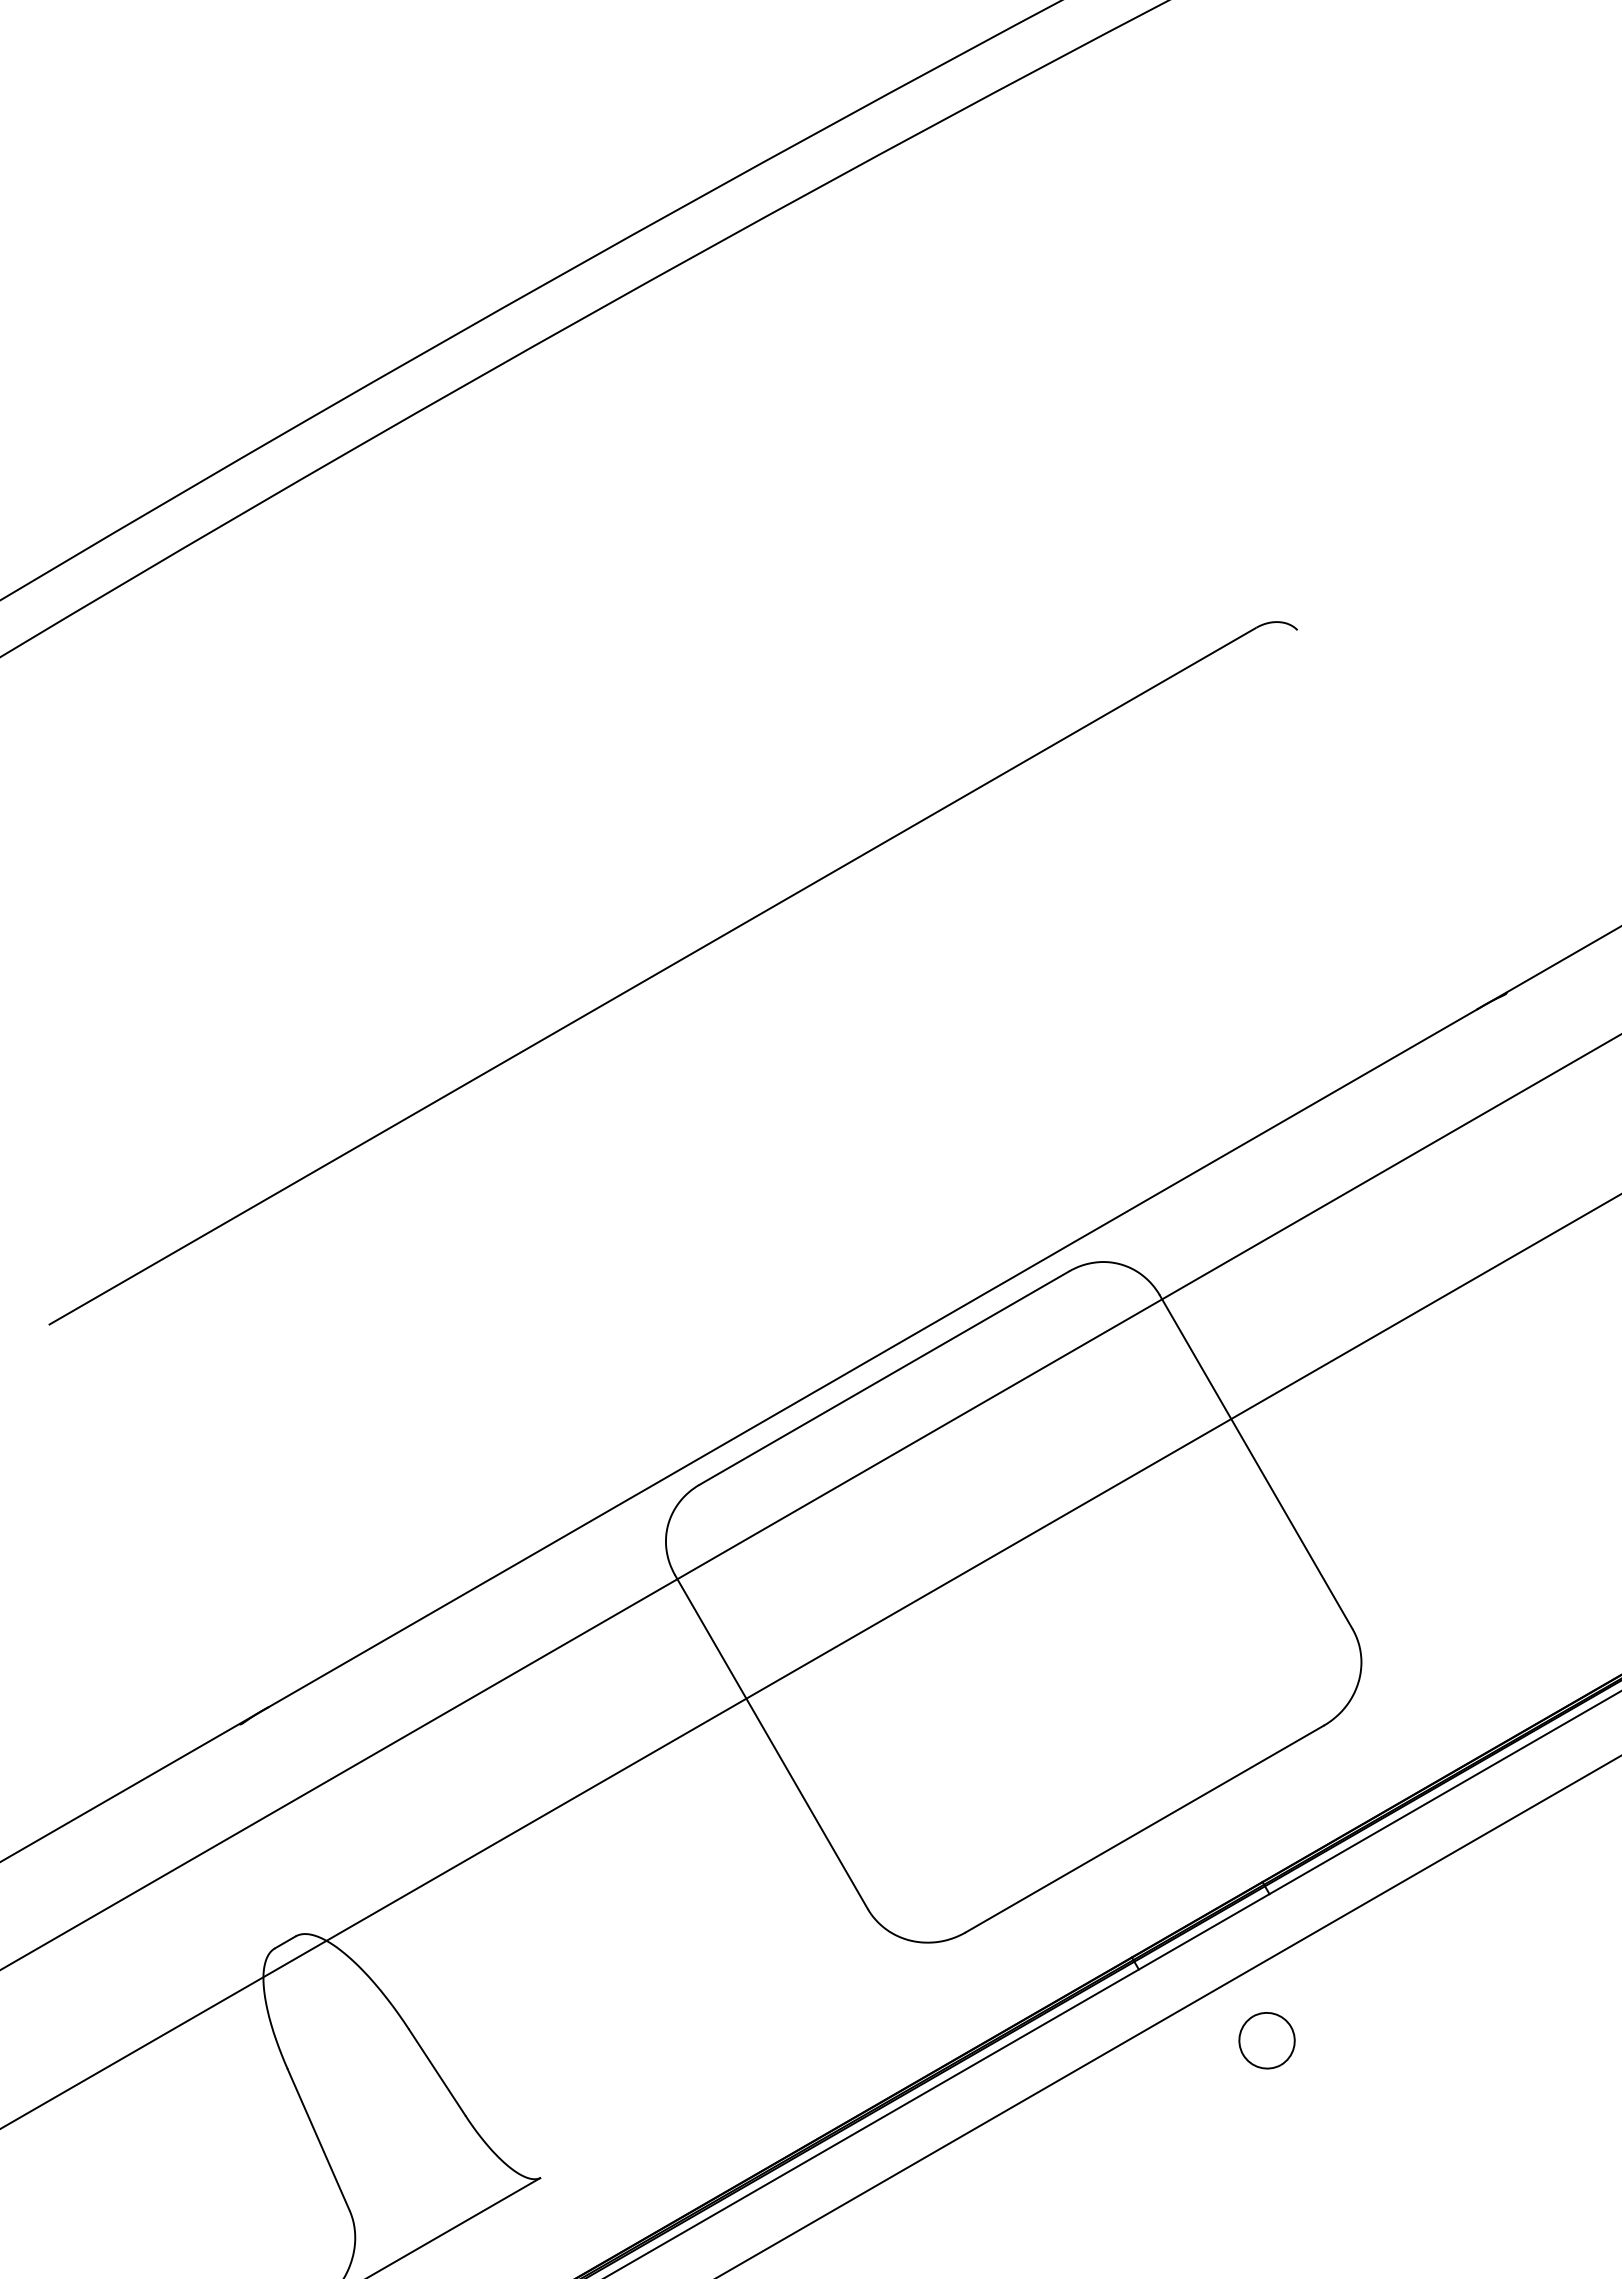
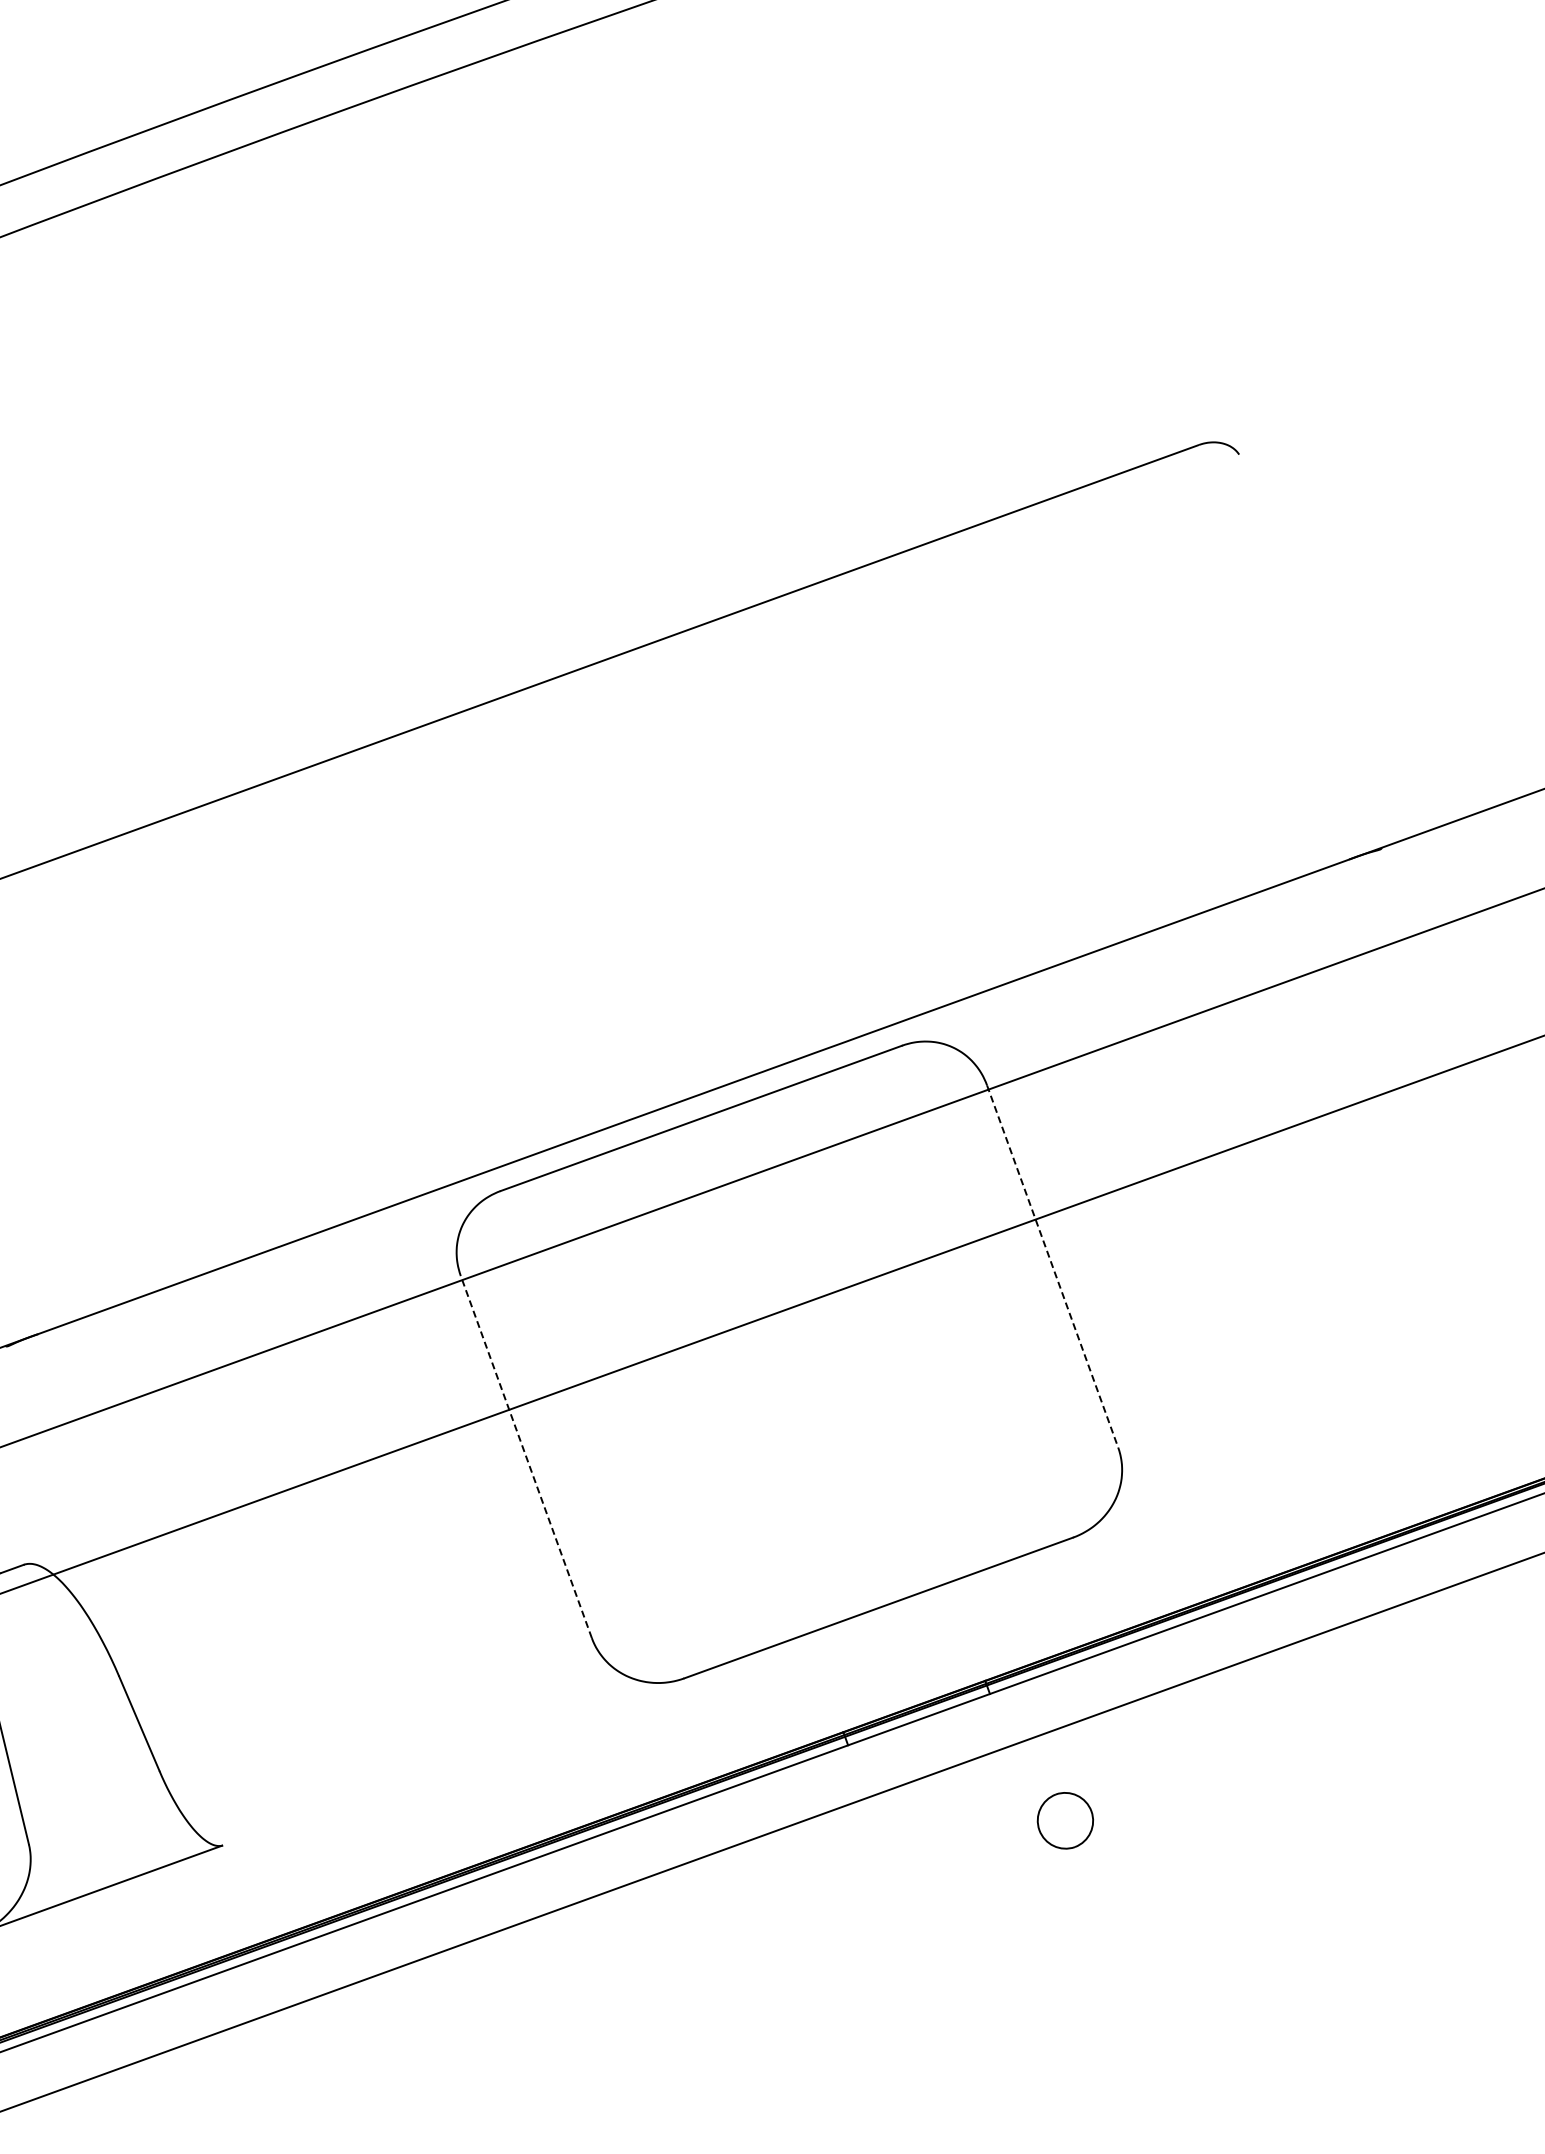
line: (1256, 1462) -> (1052, 1266), solid -> dashed
line: (771, 1742) -> (526, 1457), solid -> dashed
part: (1266, 2040) -> (1064, 1820), moved

